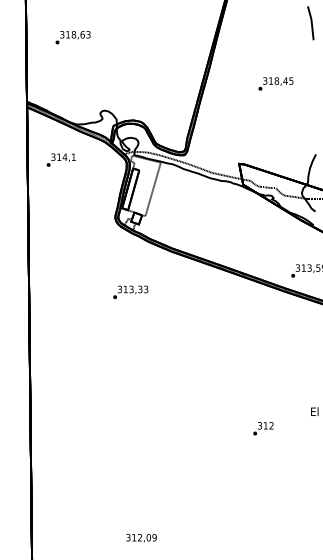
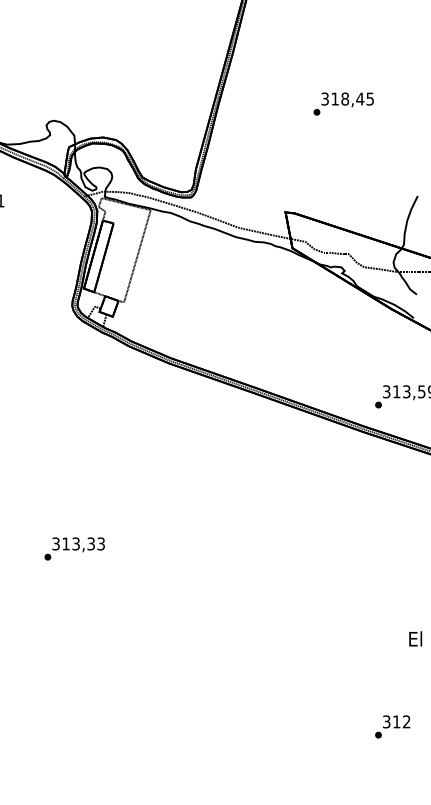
text: (275, 83) -> (342, 103), moved
text: (130, 291) -> (74, 547), moved
text: (263, 428) -> (392, 726), moved

